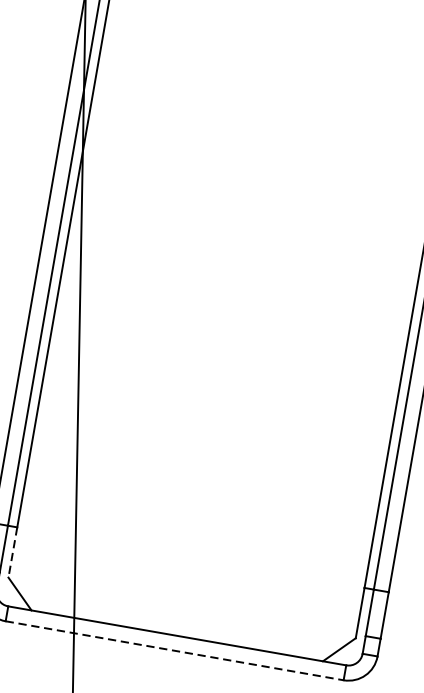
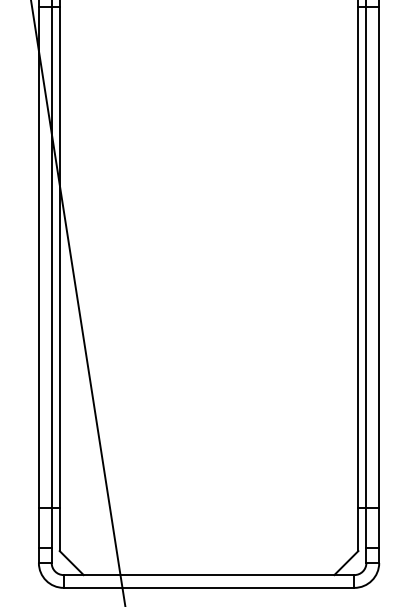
line: (12, 552) -> (59, 529), dashed -> solid
line: (175, 650) -> (209, 587), dashed -> solid

